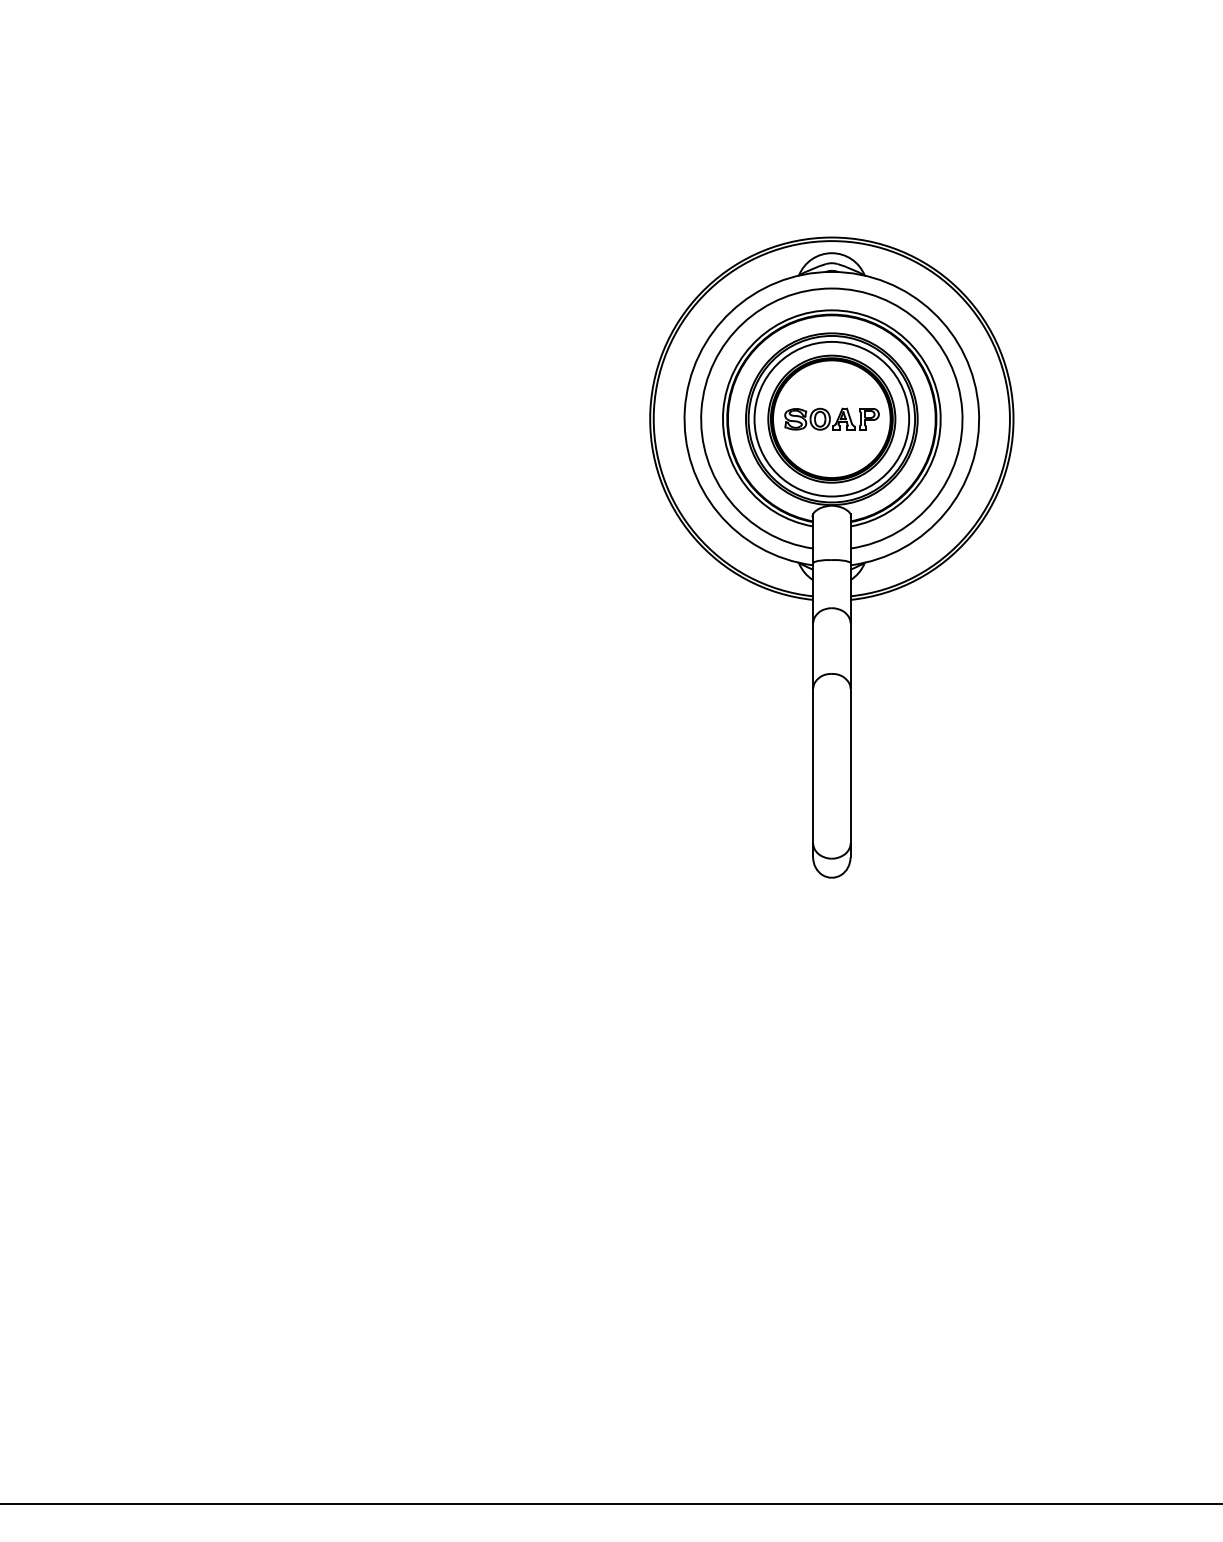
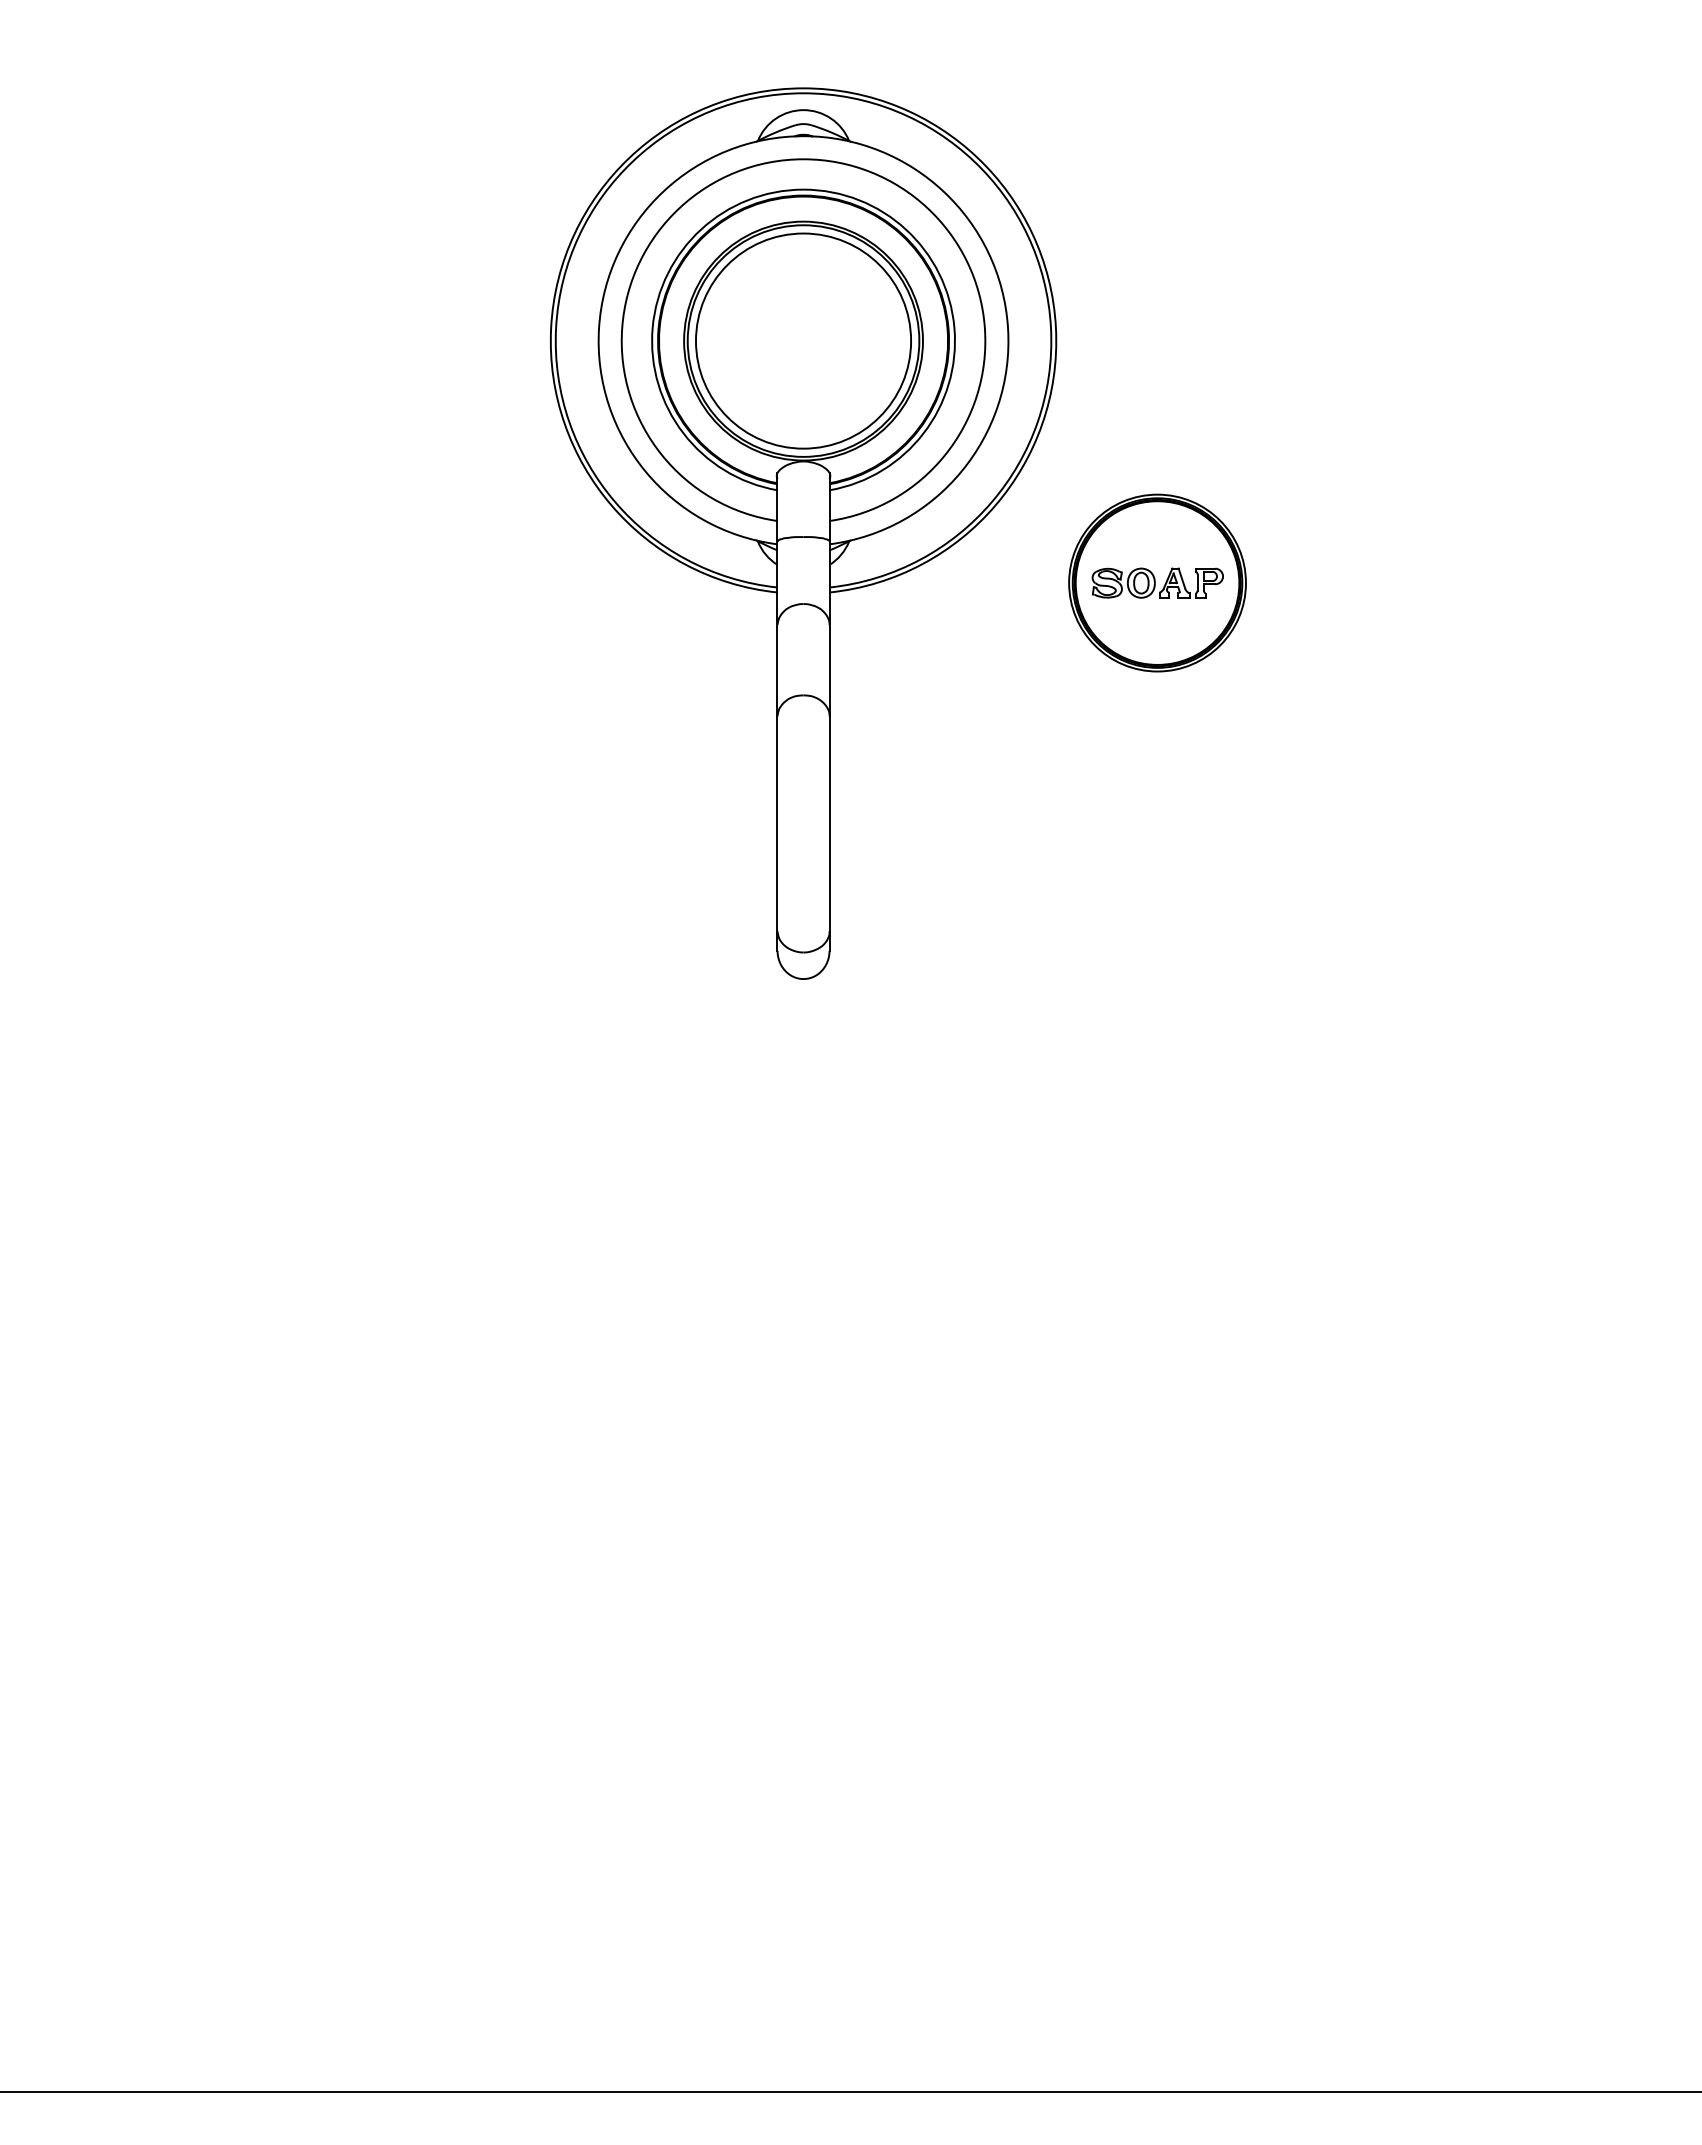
part: (831, 557) -> (803, 533), moved

